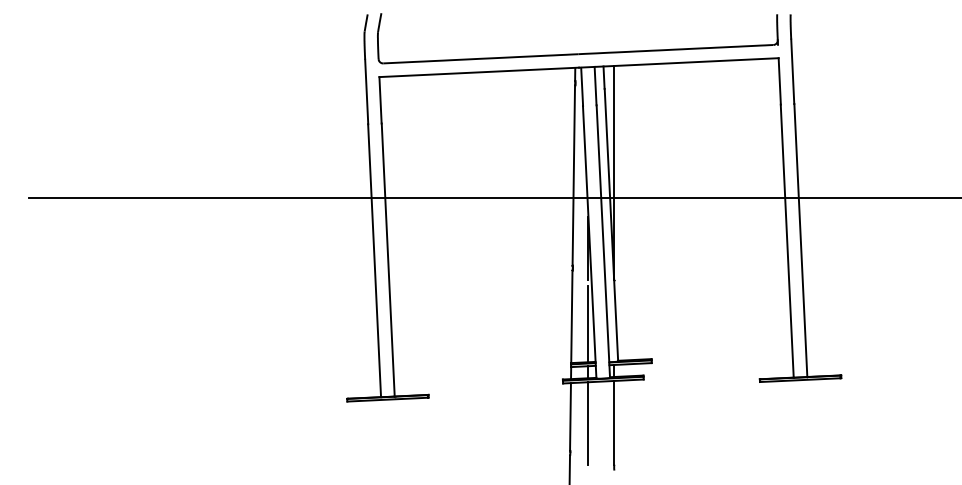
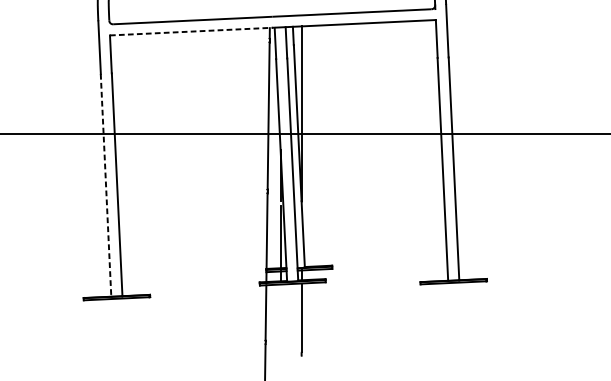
line: (479, 72) -> (191, 31), solid -> dashed
line: (374, 260) -> (105, 185), solid -> dashed
line: (588, 423) -> (280, 318), removed

